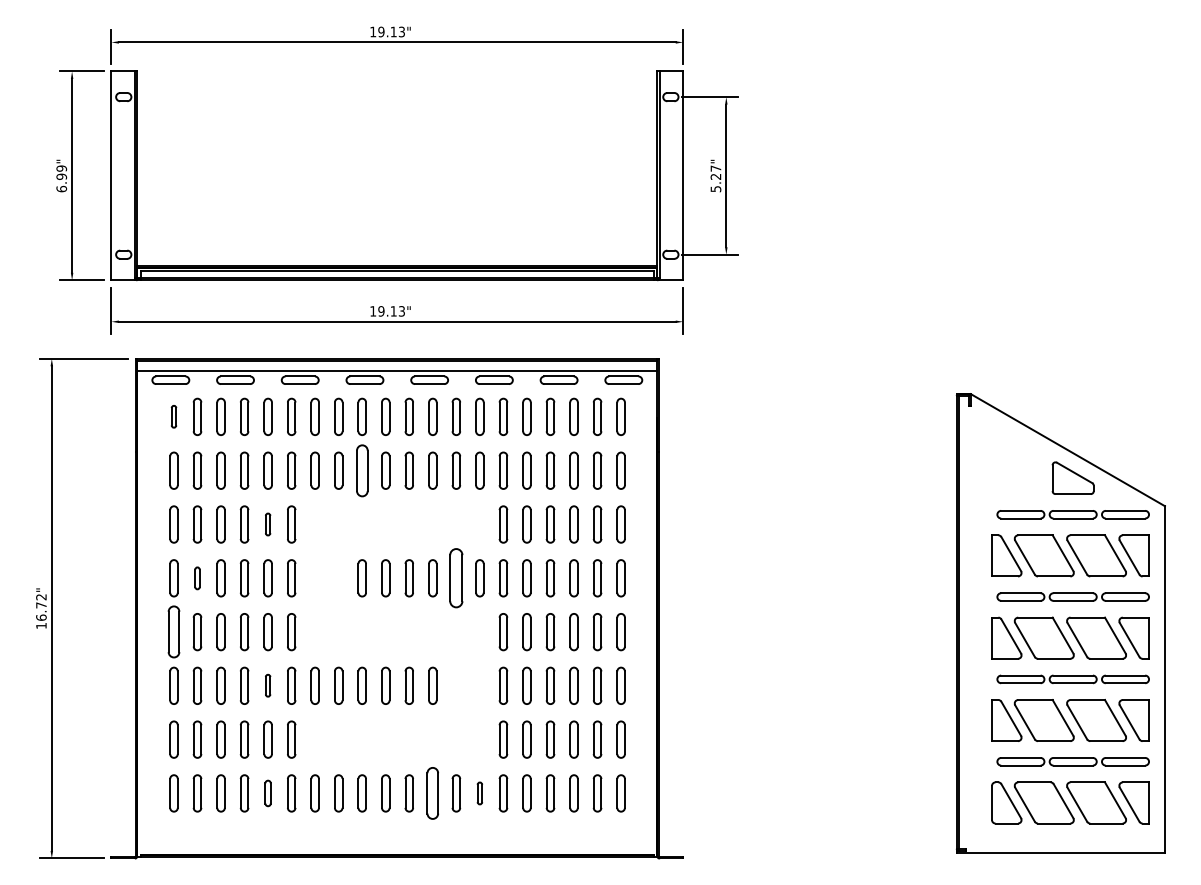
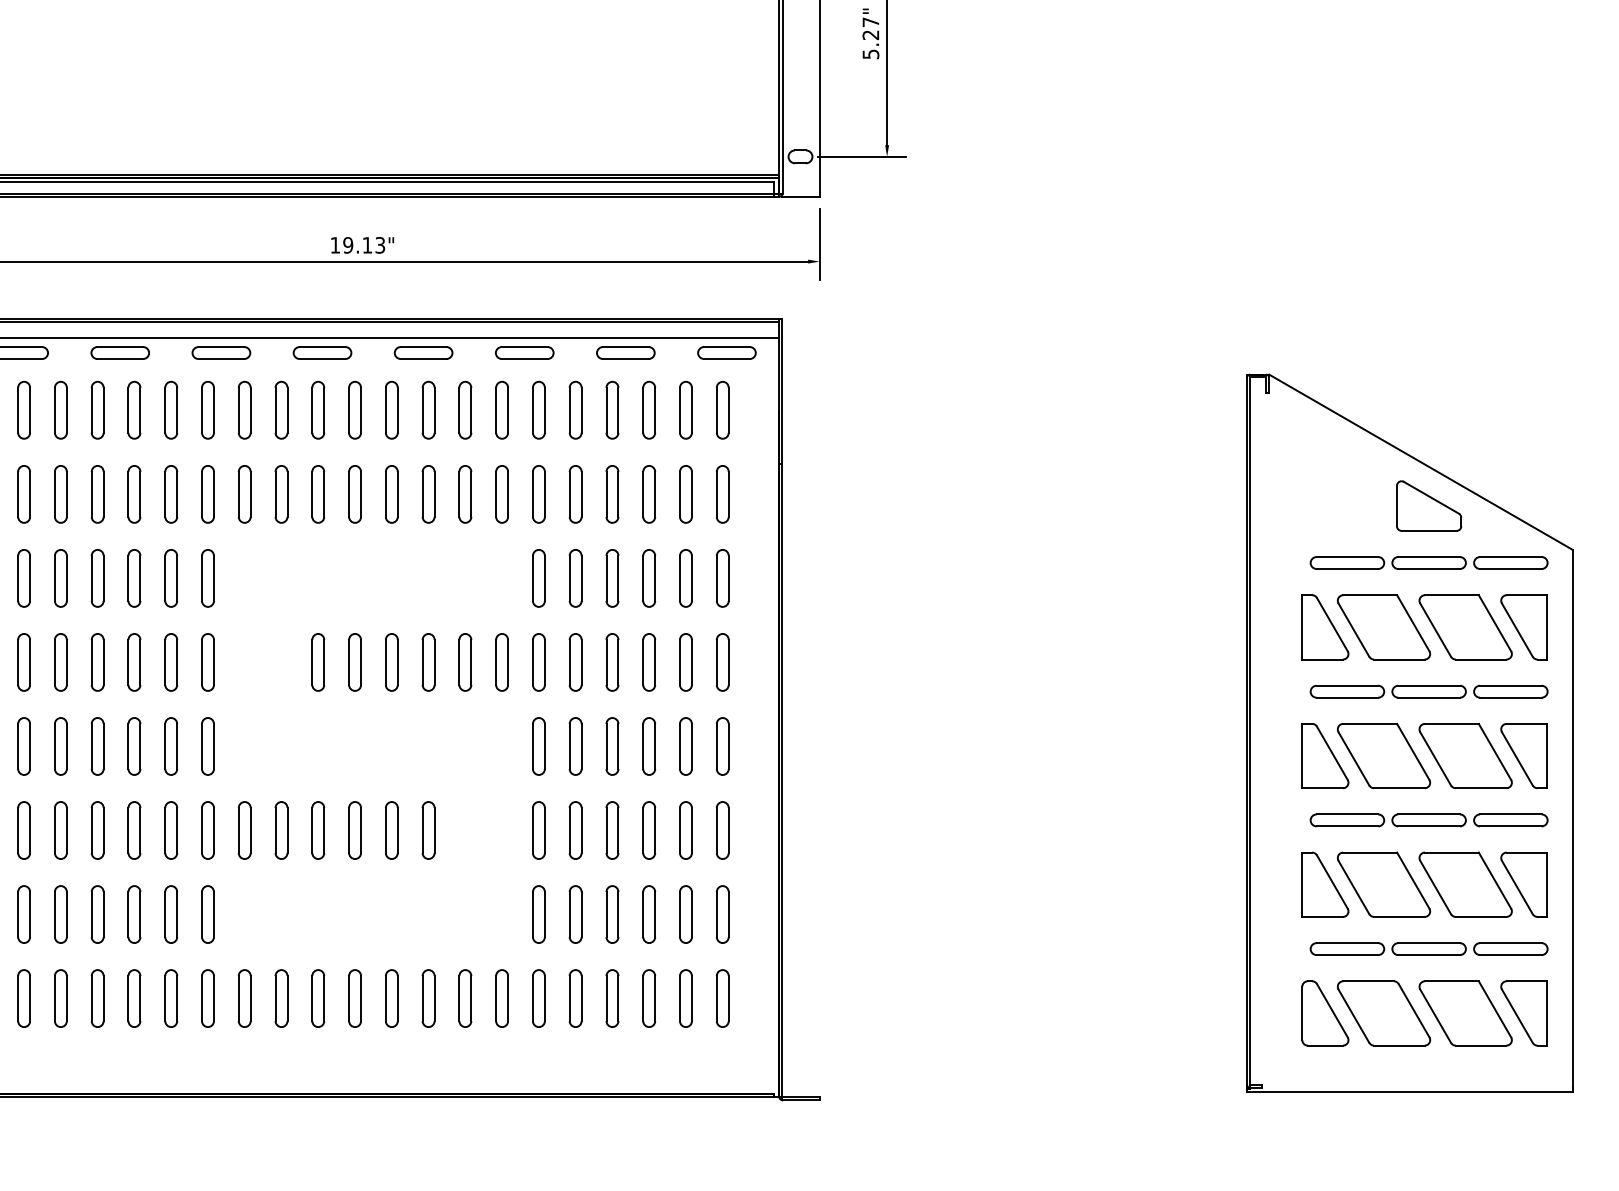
part: (173, 416) -> (23, 409), size x1.67
part: (361, 470) -> (317, 493), size x0.71
part: (267, 524) -> (170, 578), size x1.67
part: (197, 578) -> (60, 662), size x1.67
part: (456, 578) -> (465, 662), size x0.62
part: (173, 632) -> (23, 747), size x0.71
part: (267, 685) -> (170, 829), size x1.67
part: (267, 793) -> (170, 998), size x1.43
part: (432, 793) -> (428, 998), size x0.71
part: (479, 793) -> (501, 998), size x1.67

